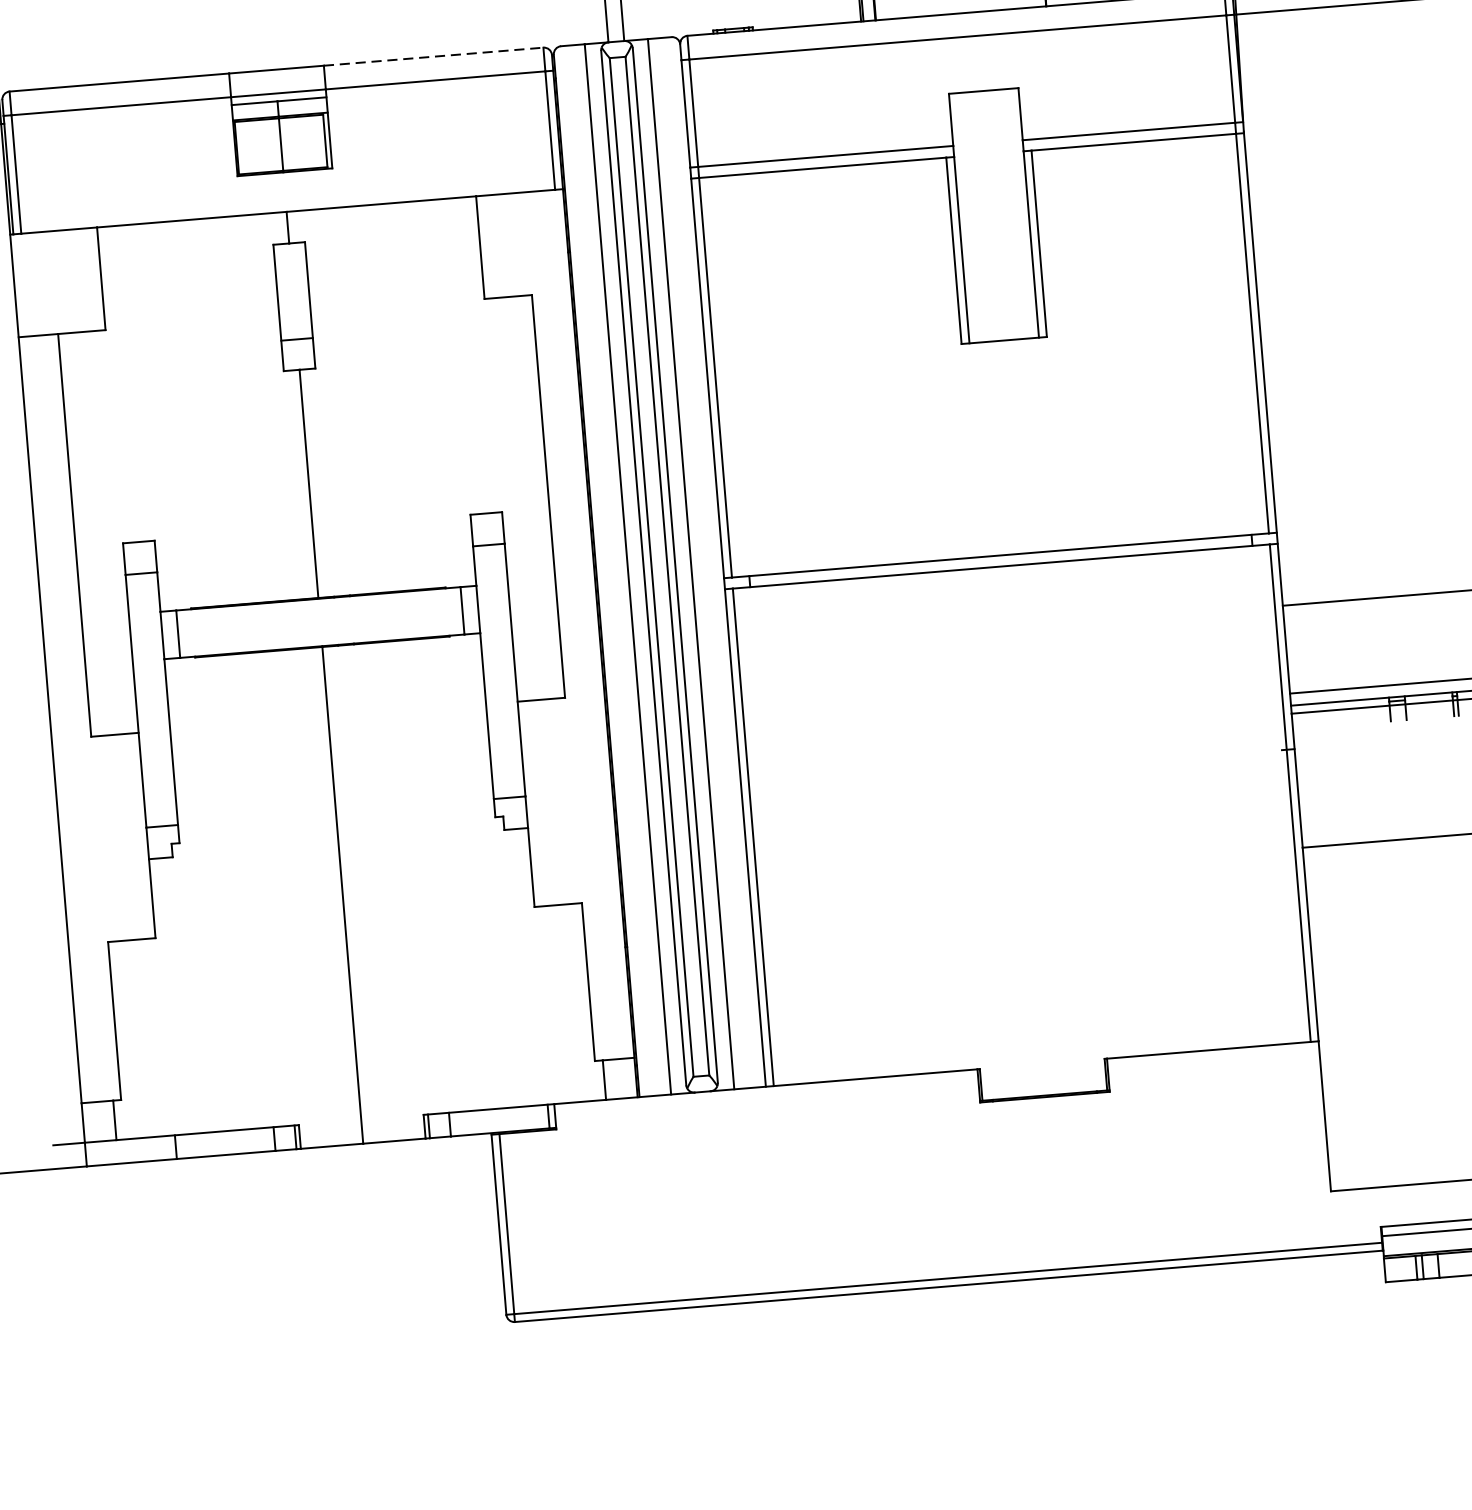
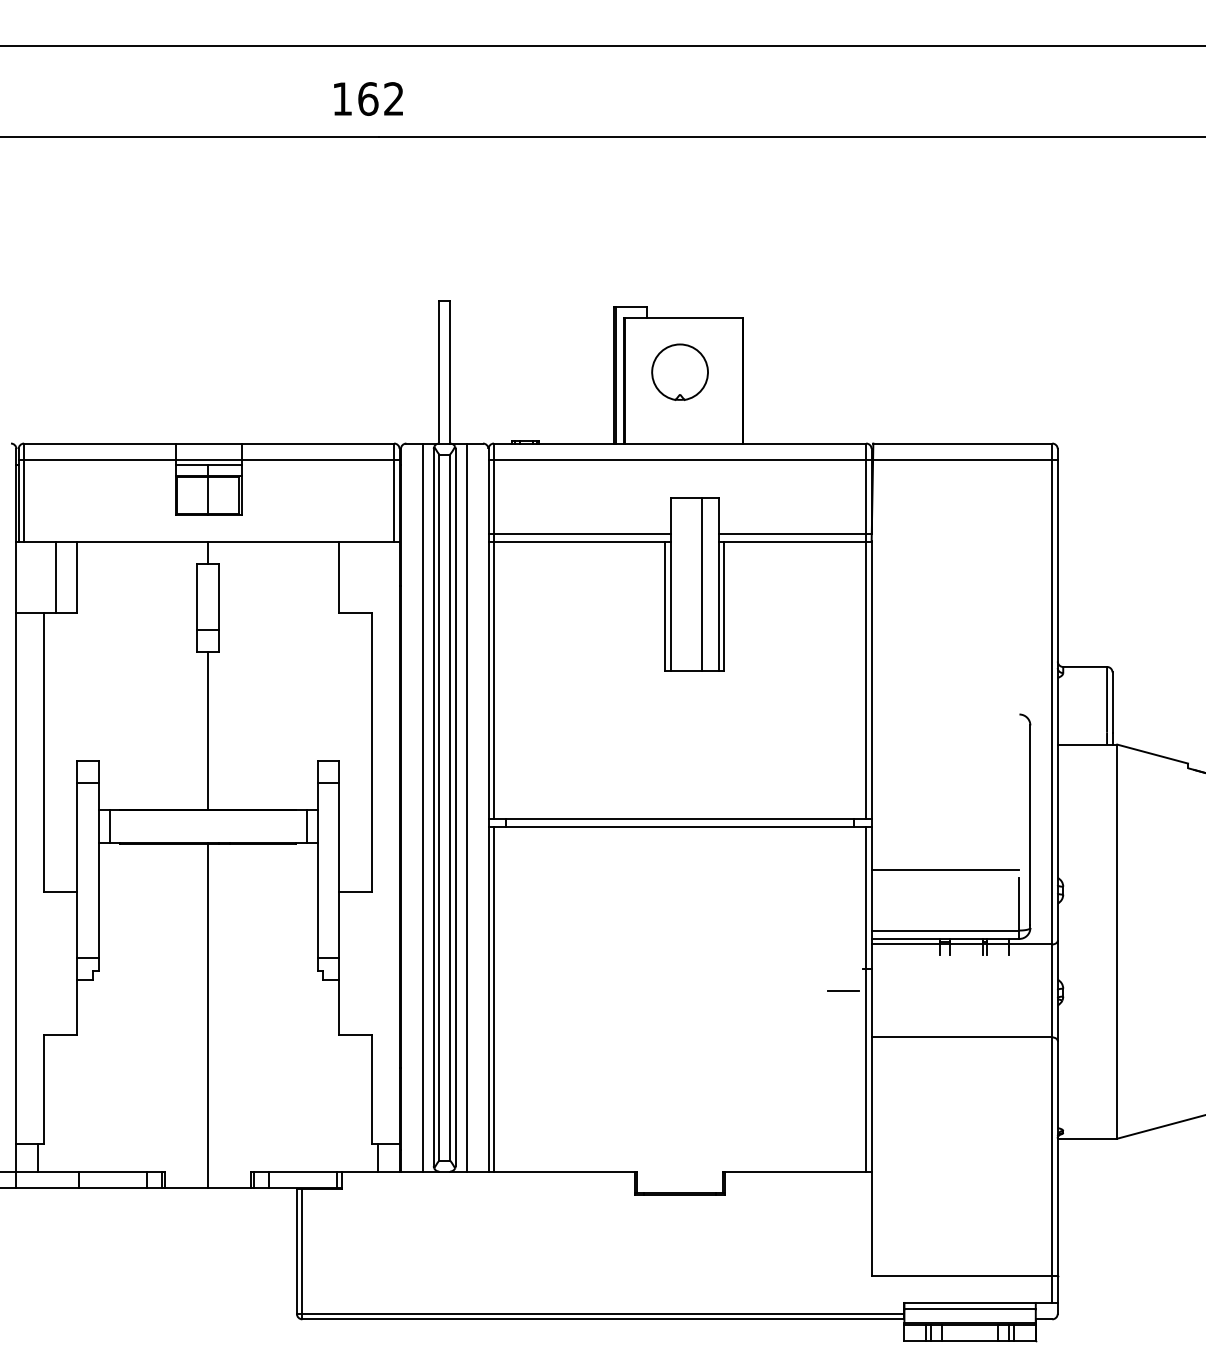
line: (434, 56) -> (318, 443), dashed -> solid
line: (1003, 214) -> (701, 584), added
line: (70, 281) -> (55, 577), added
line: (1255, 783) -> (842, 990), added

